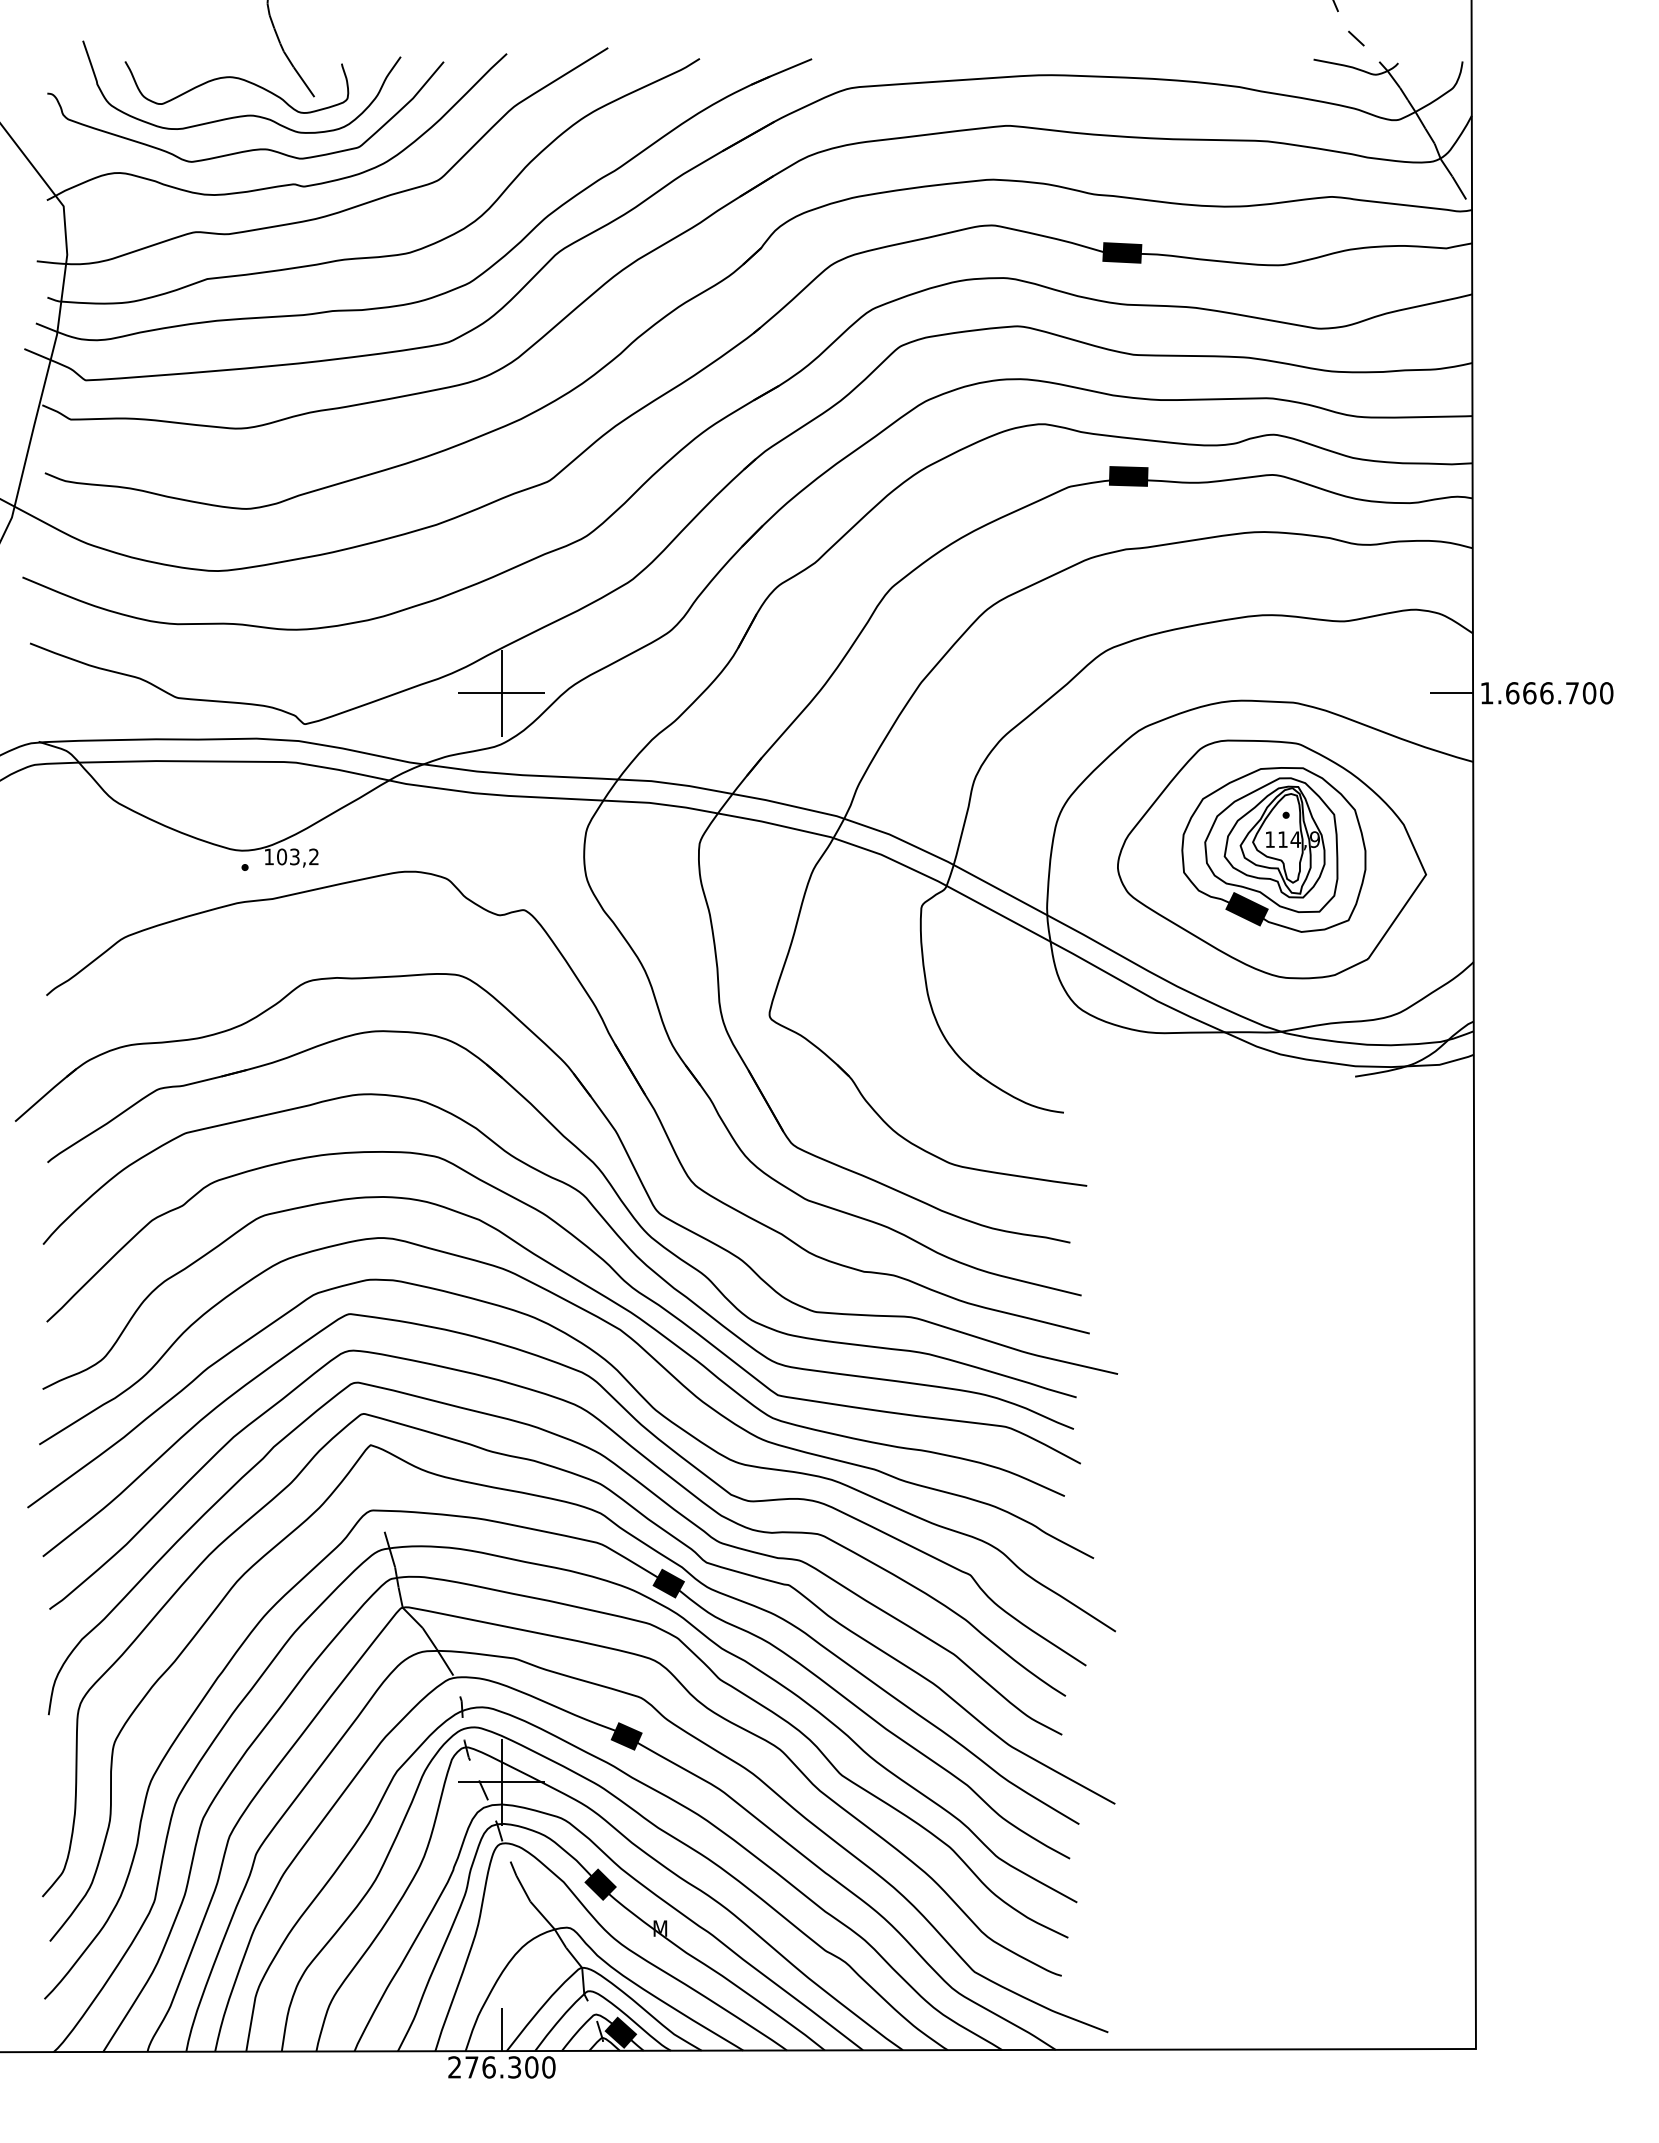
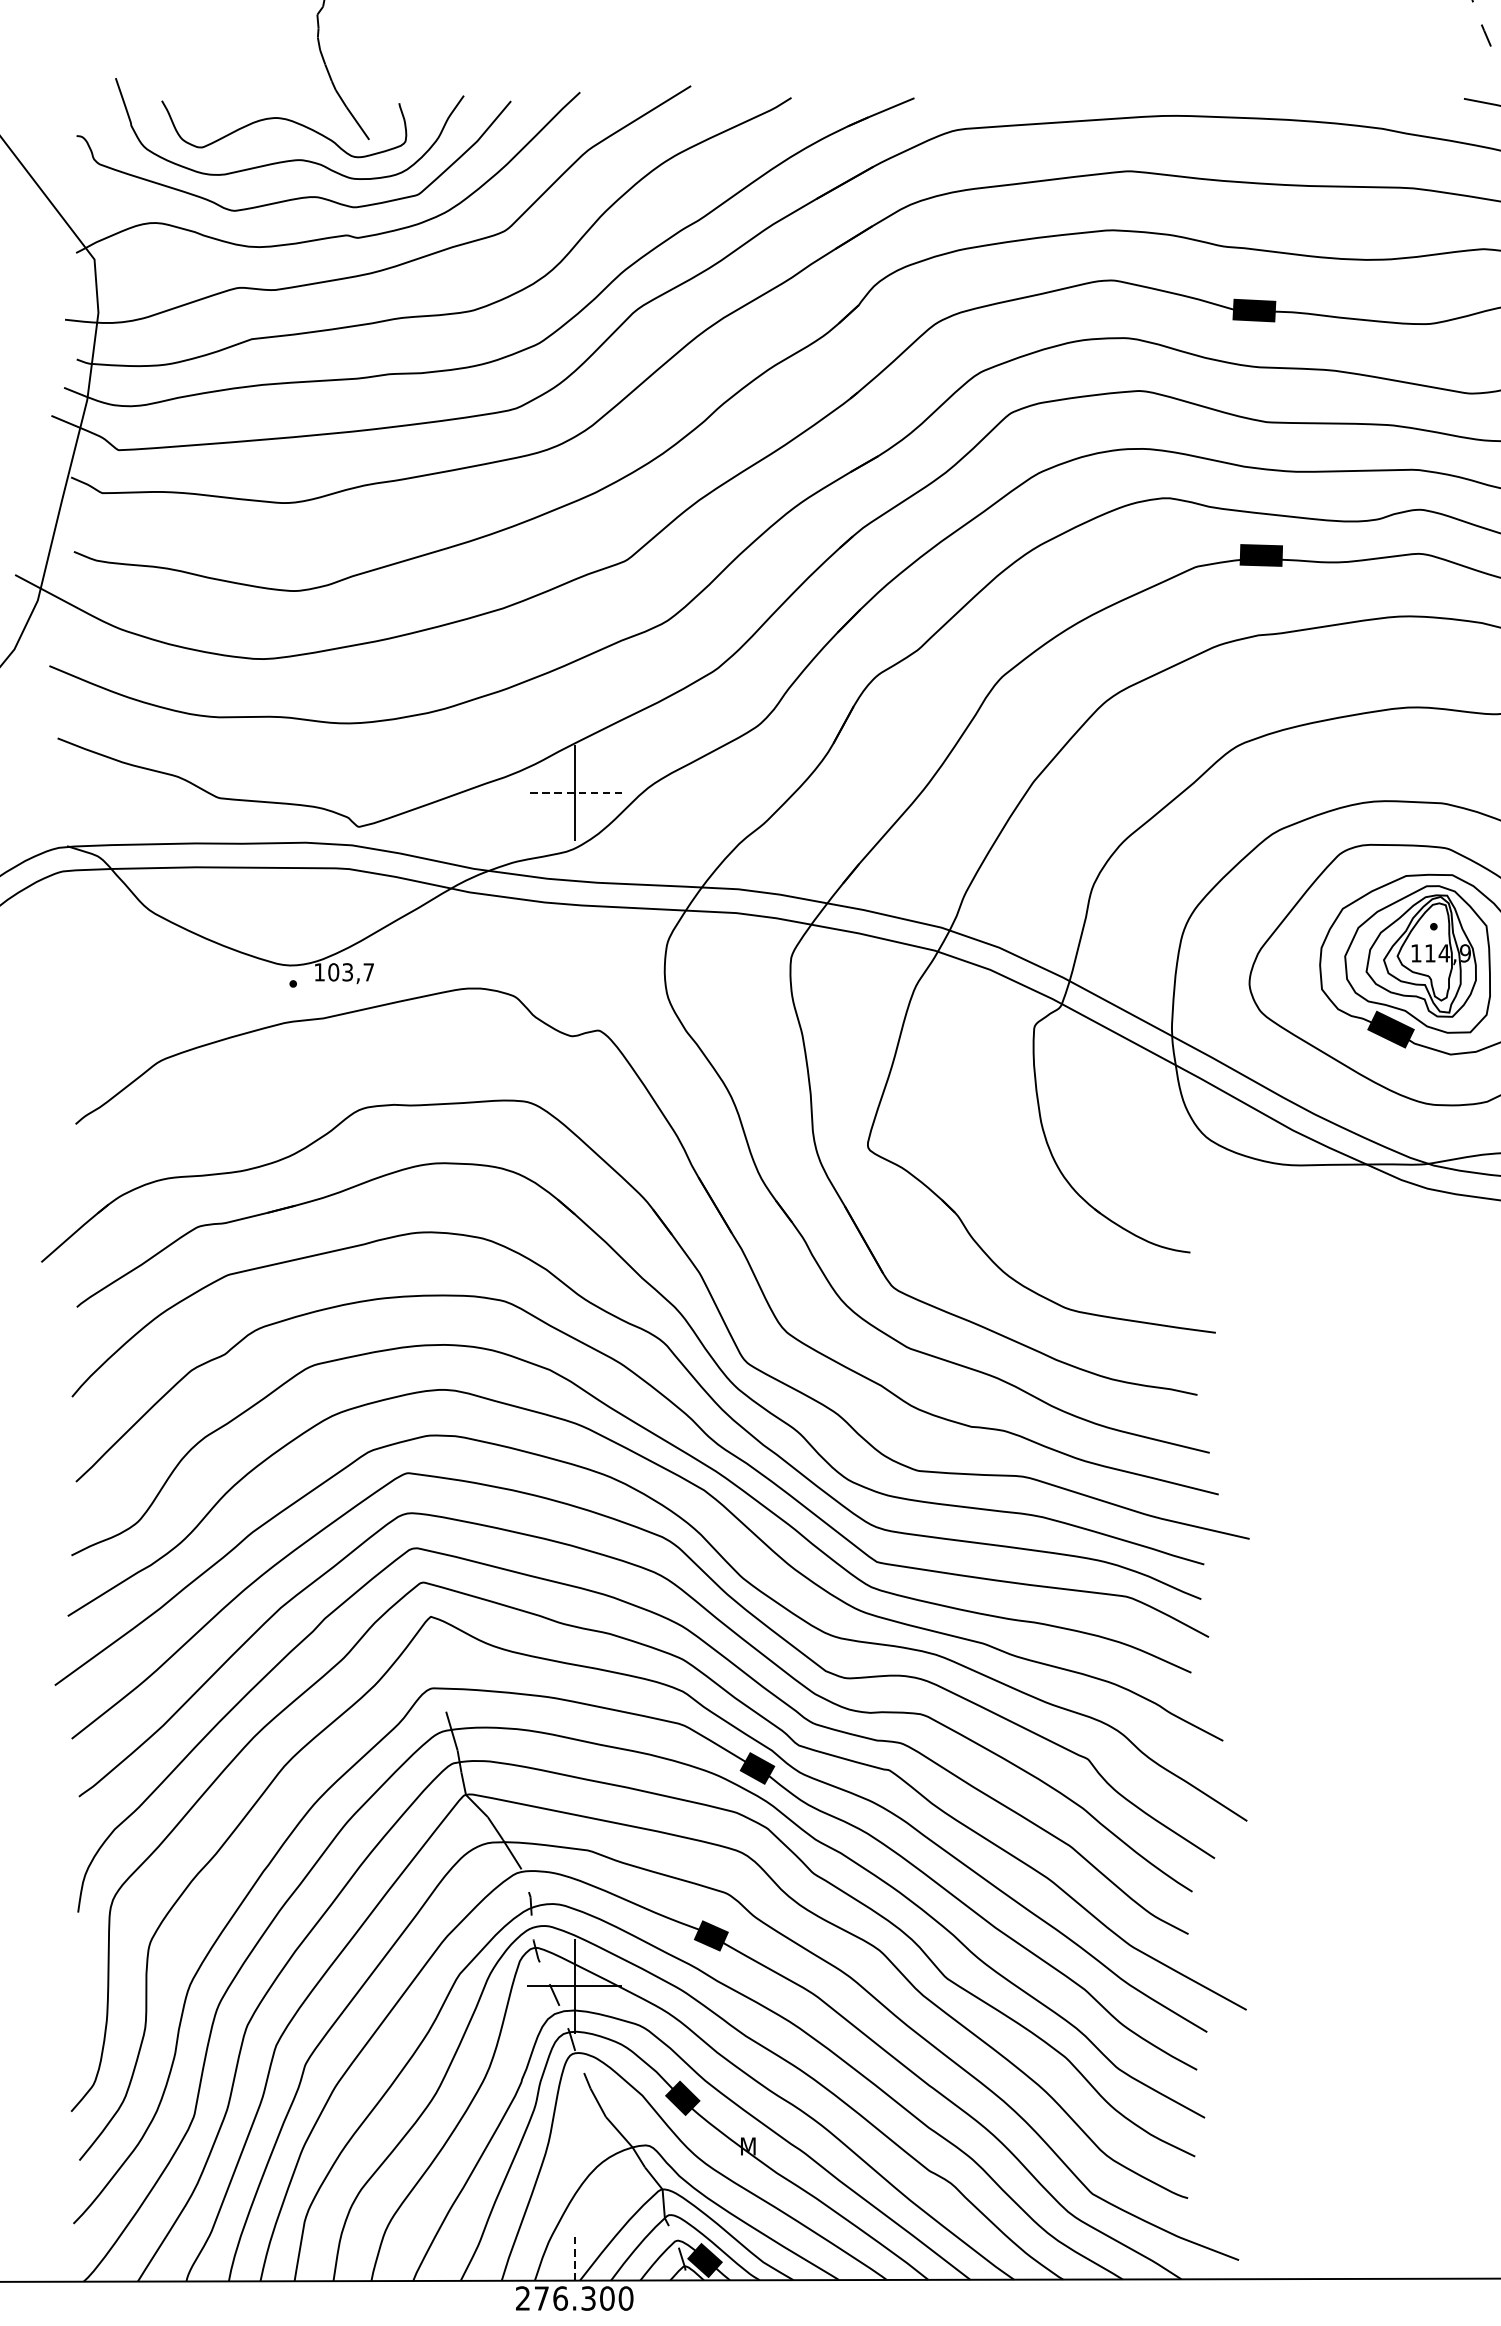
line: (501, 693) -> (574, 793), solid -> dashed
text: (313, 856) -> (368, 971), 103,2 -> 103,7
line: (501, 2029) -> (574, 2256), solid -> dashed

